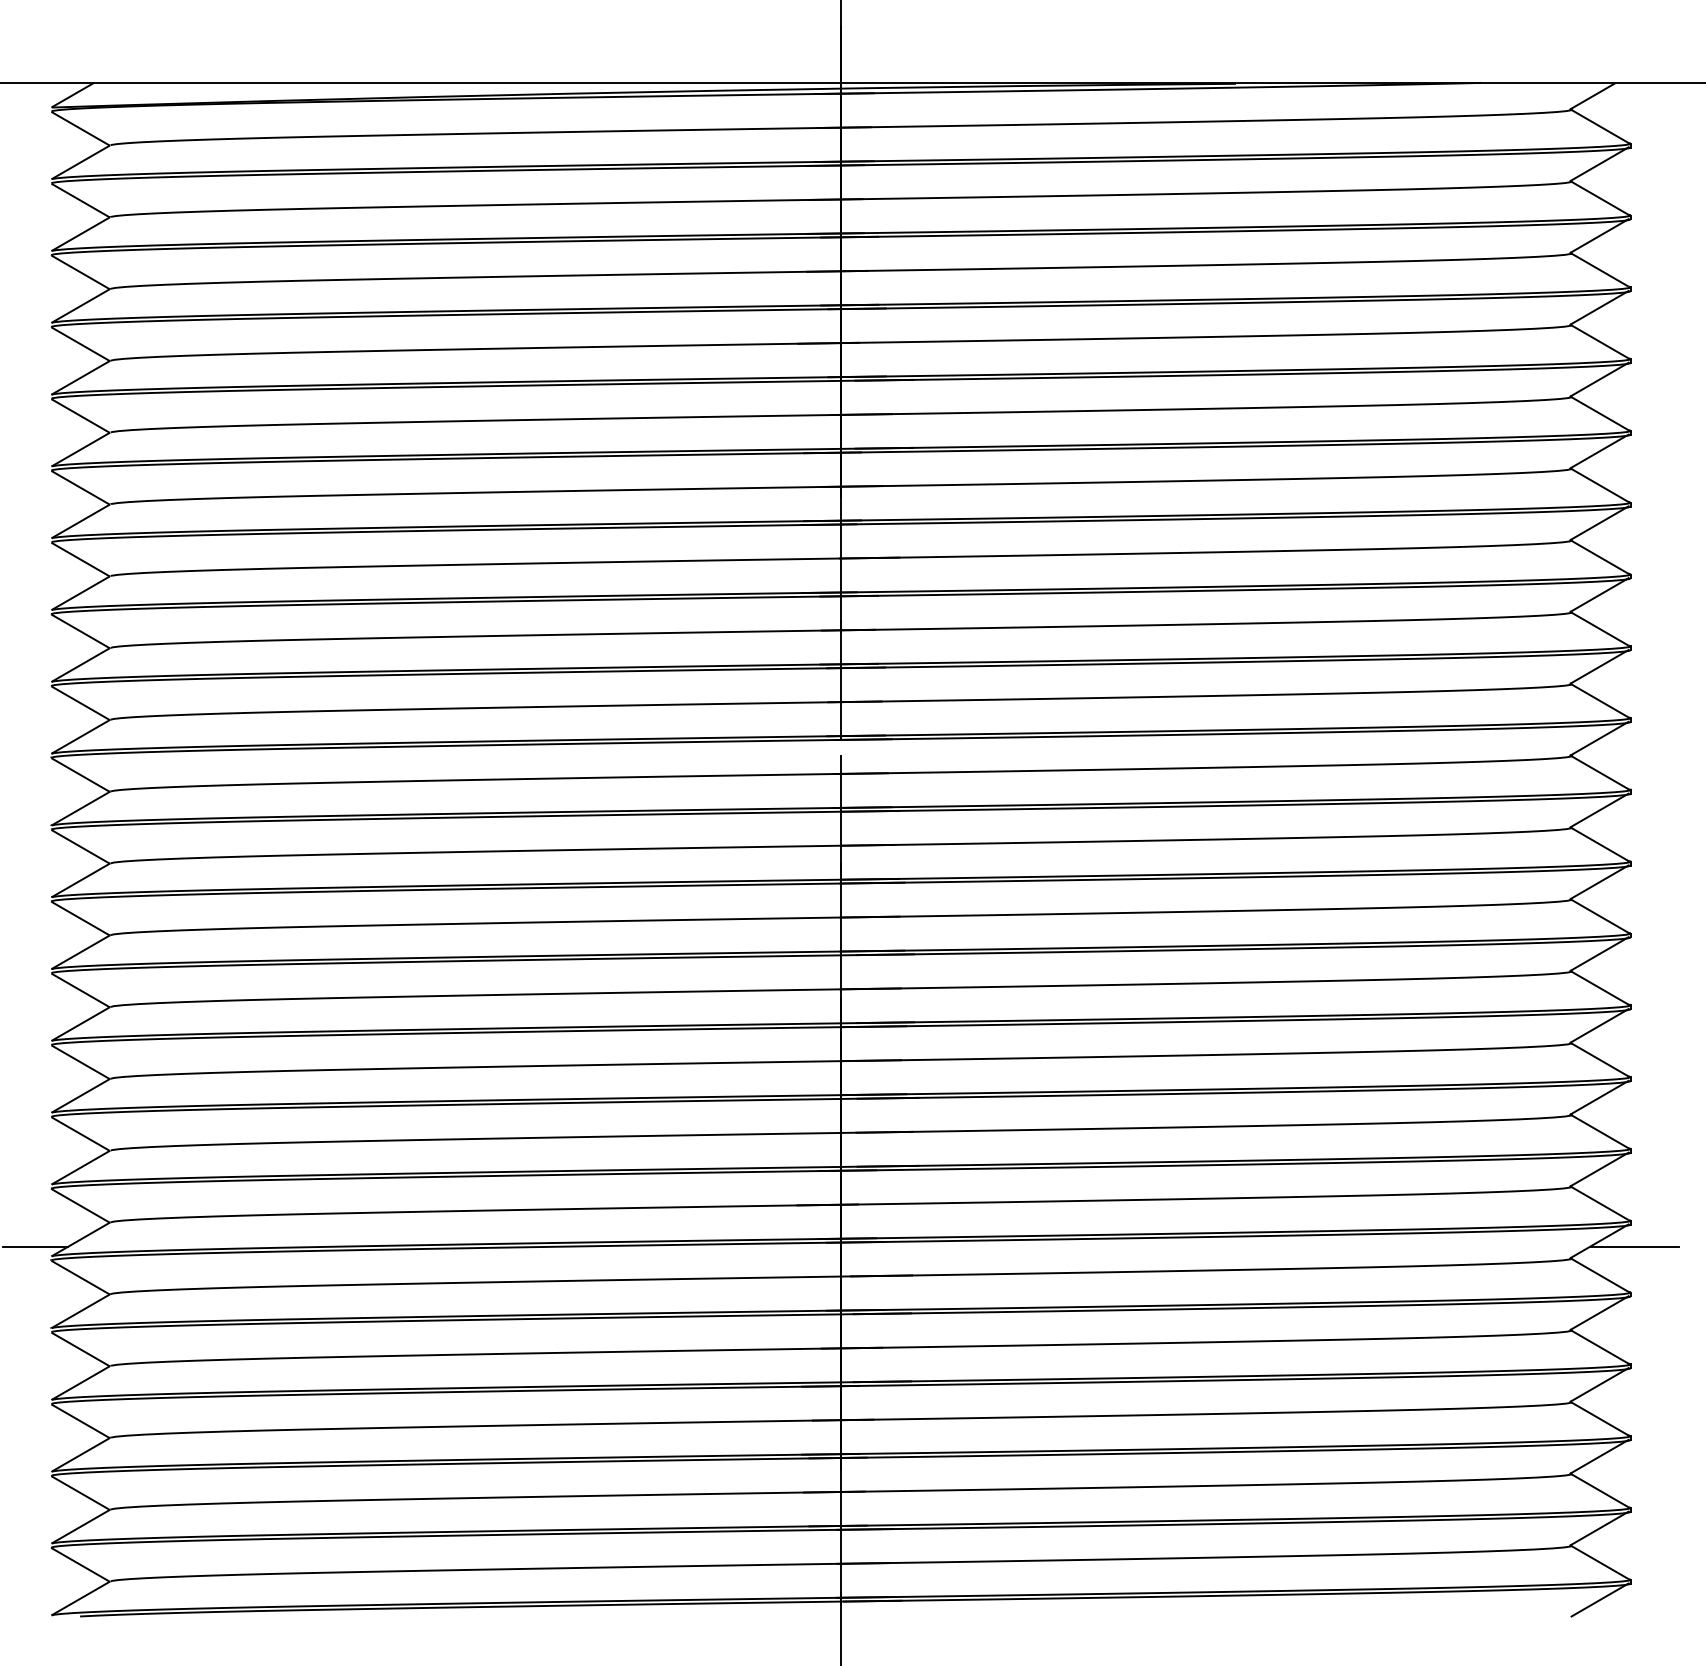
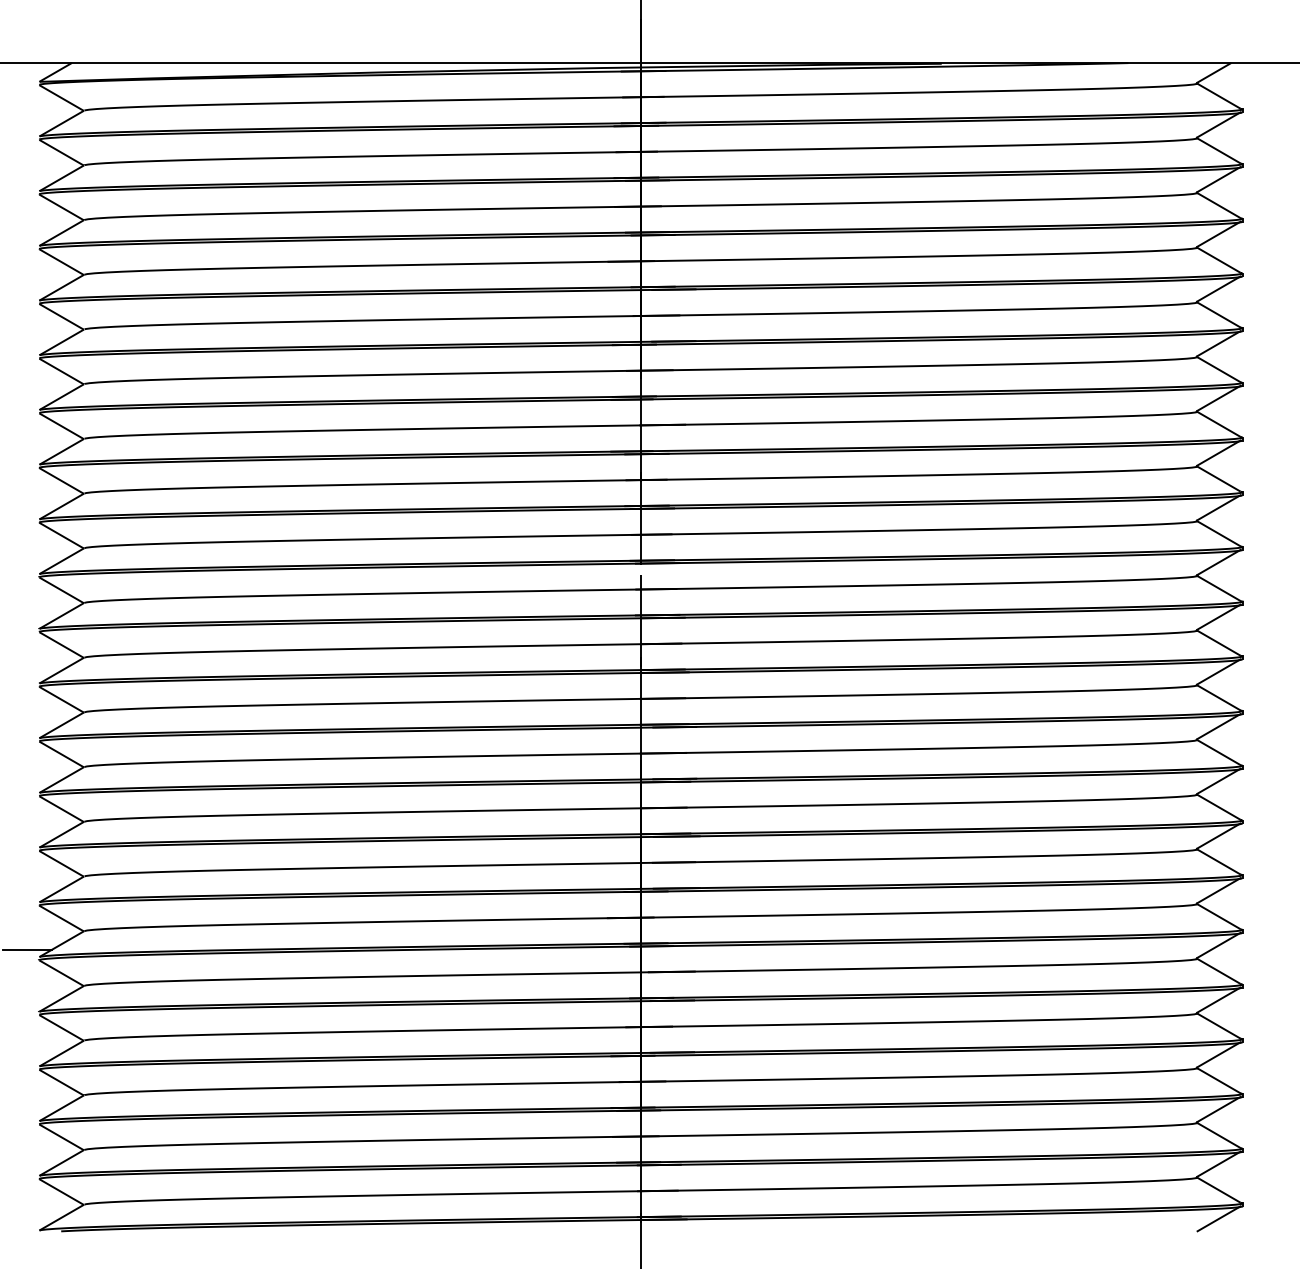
line: (1634, 1246) -> (1245, 949), removed

